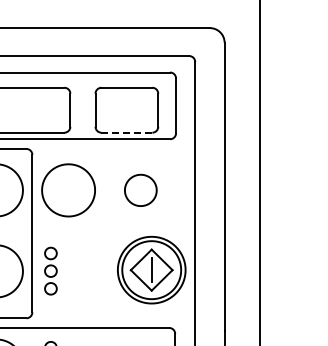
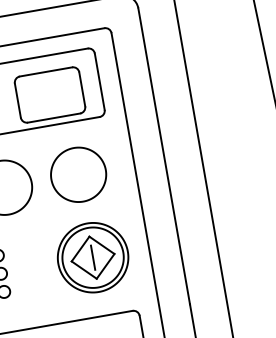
line: (126, 132) -> (53, 117), dashed -> solid
part: (140, 190) -> (78, 174), size x1.67
part: (151, 269) -> (92, 257), moved

